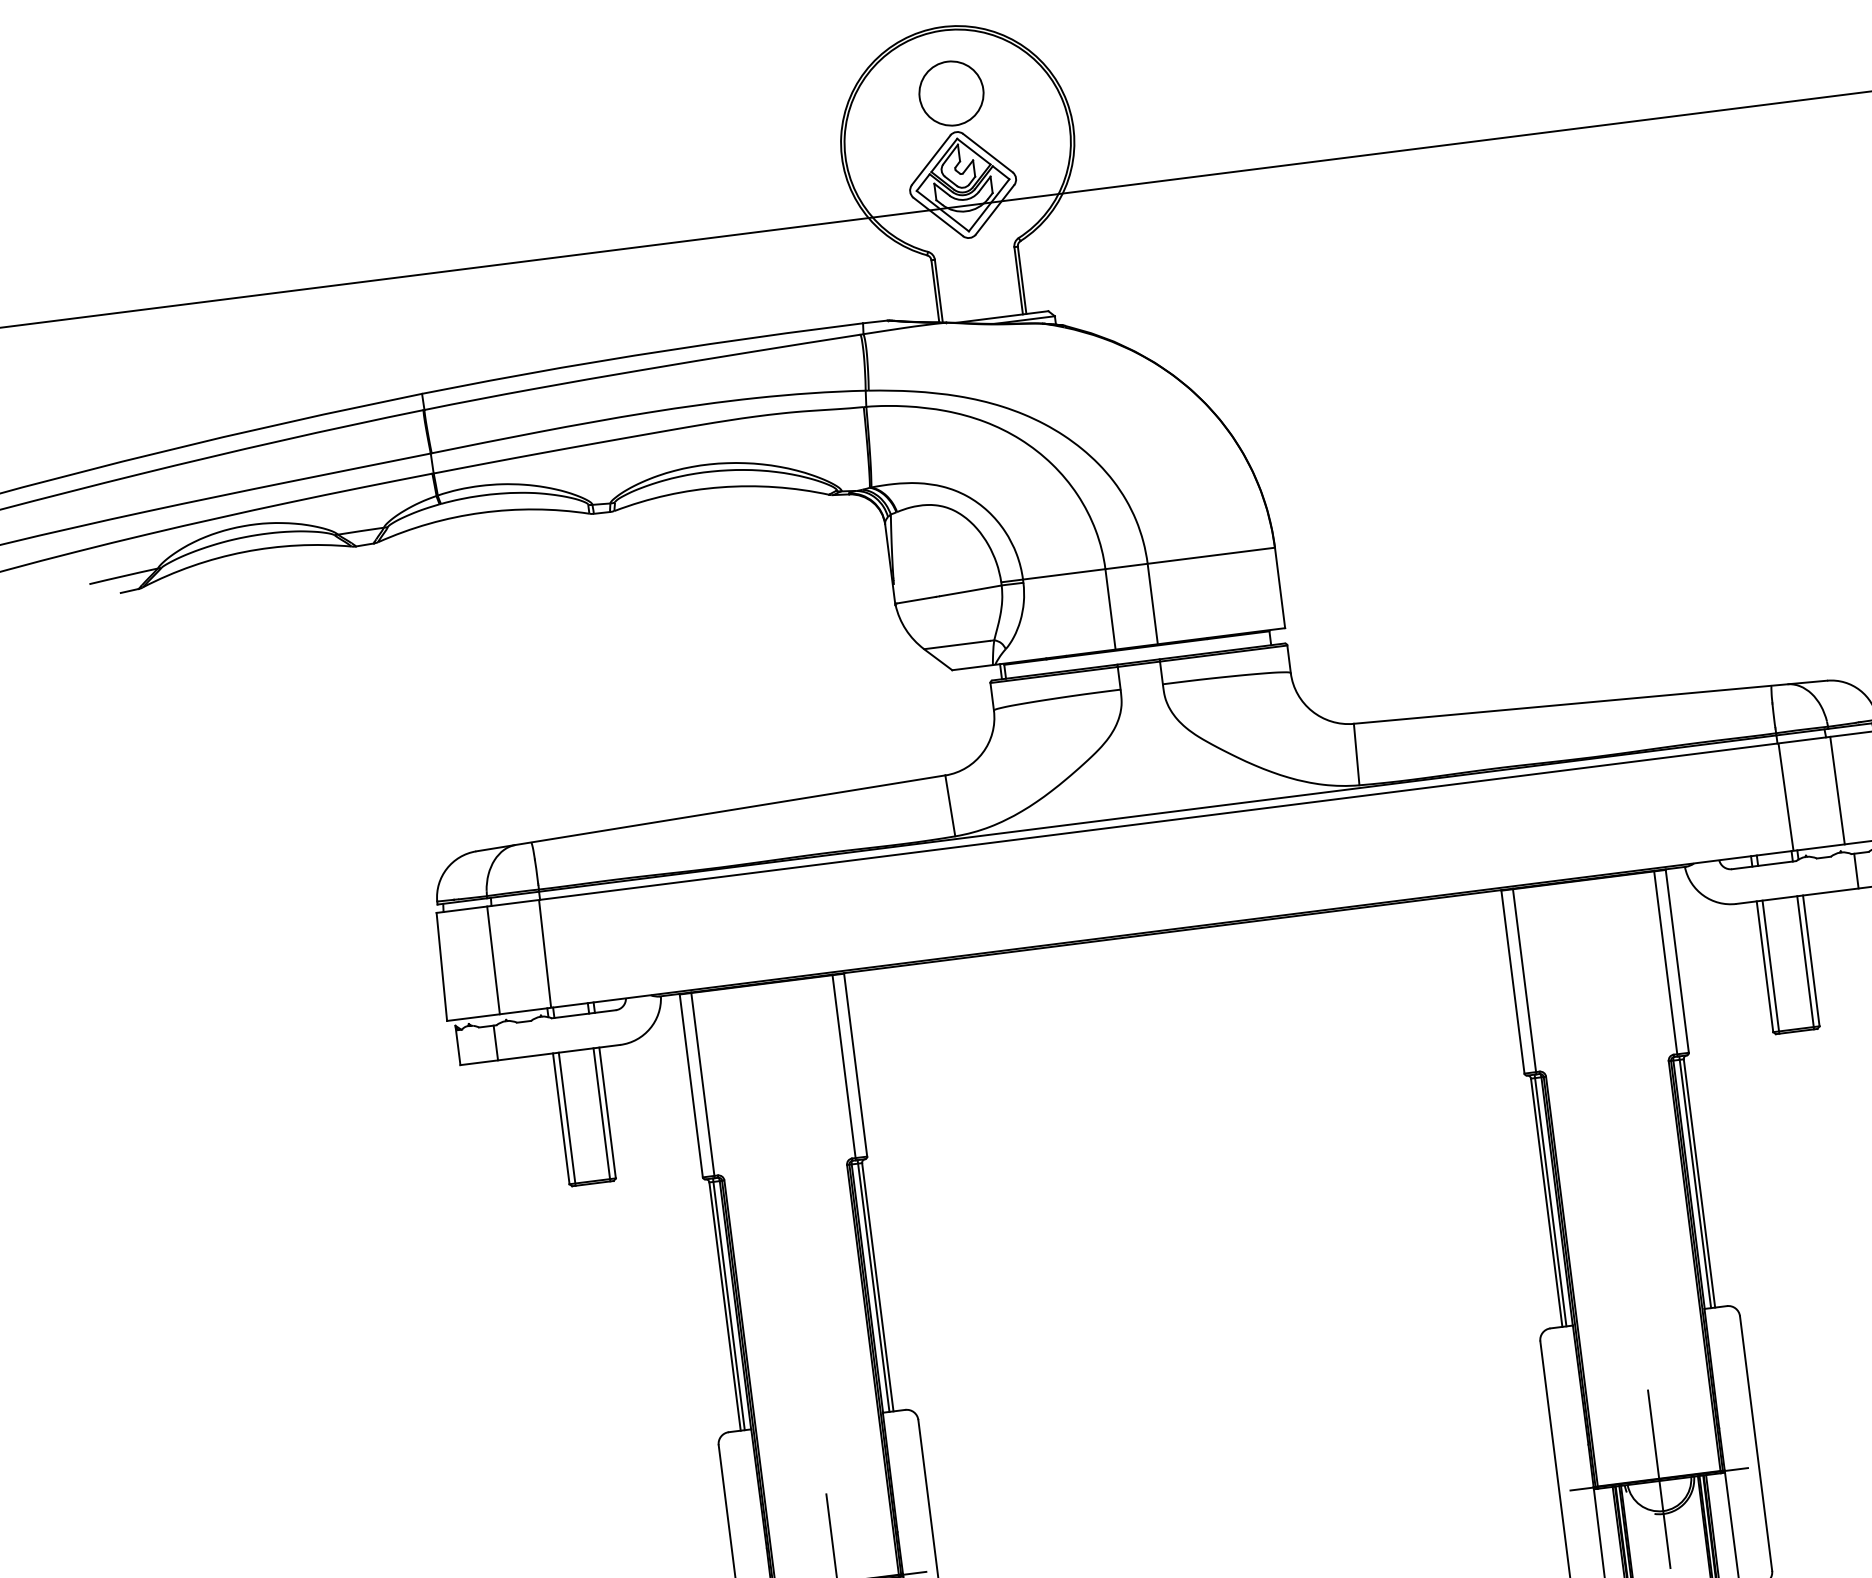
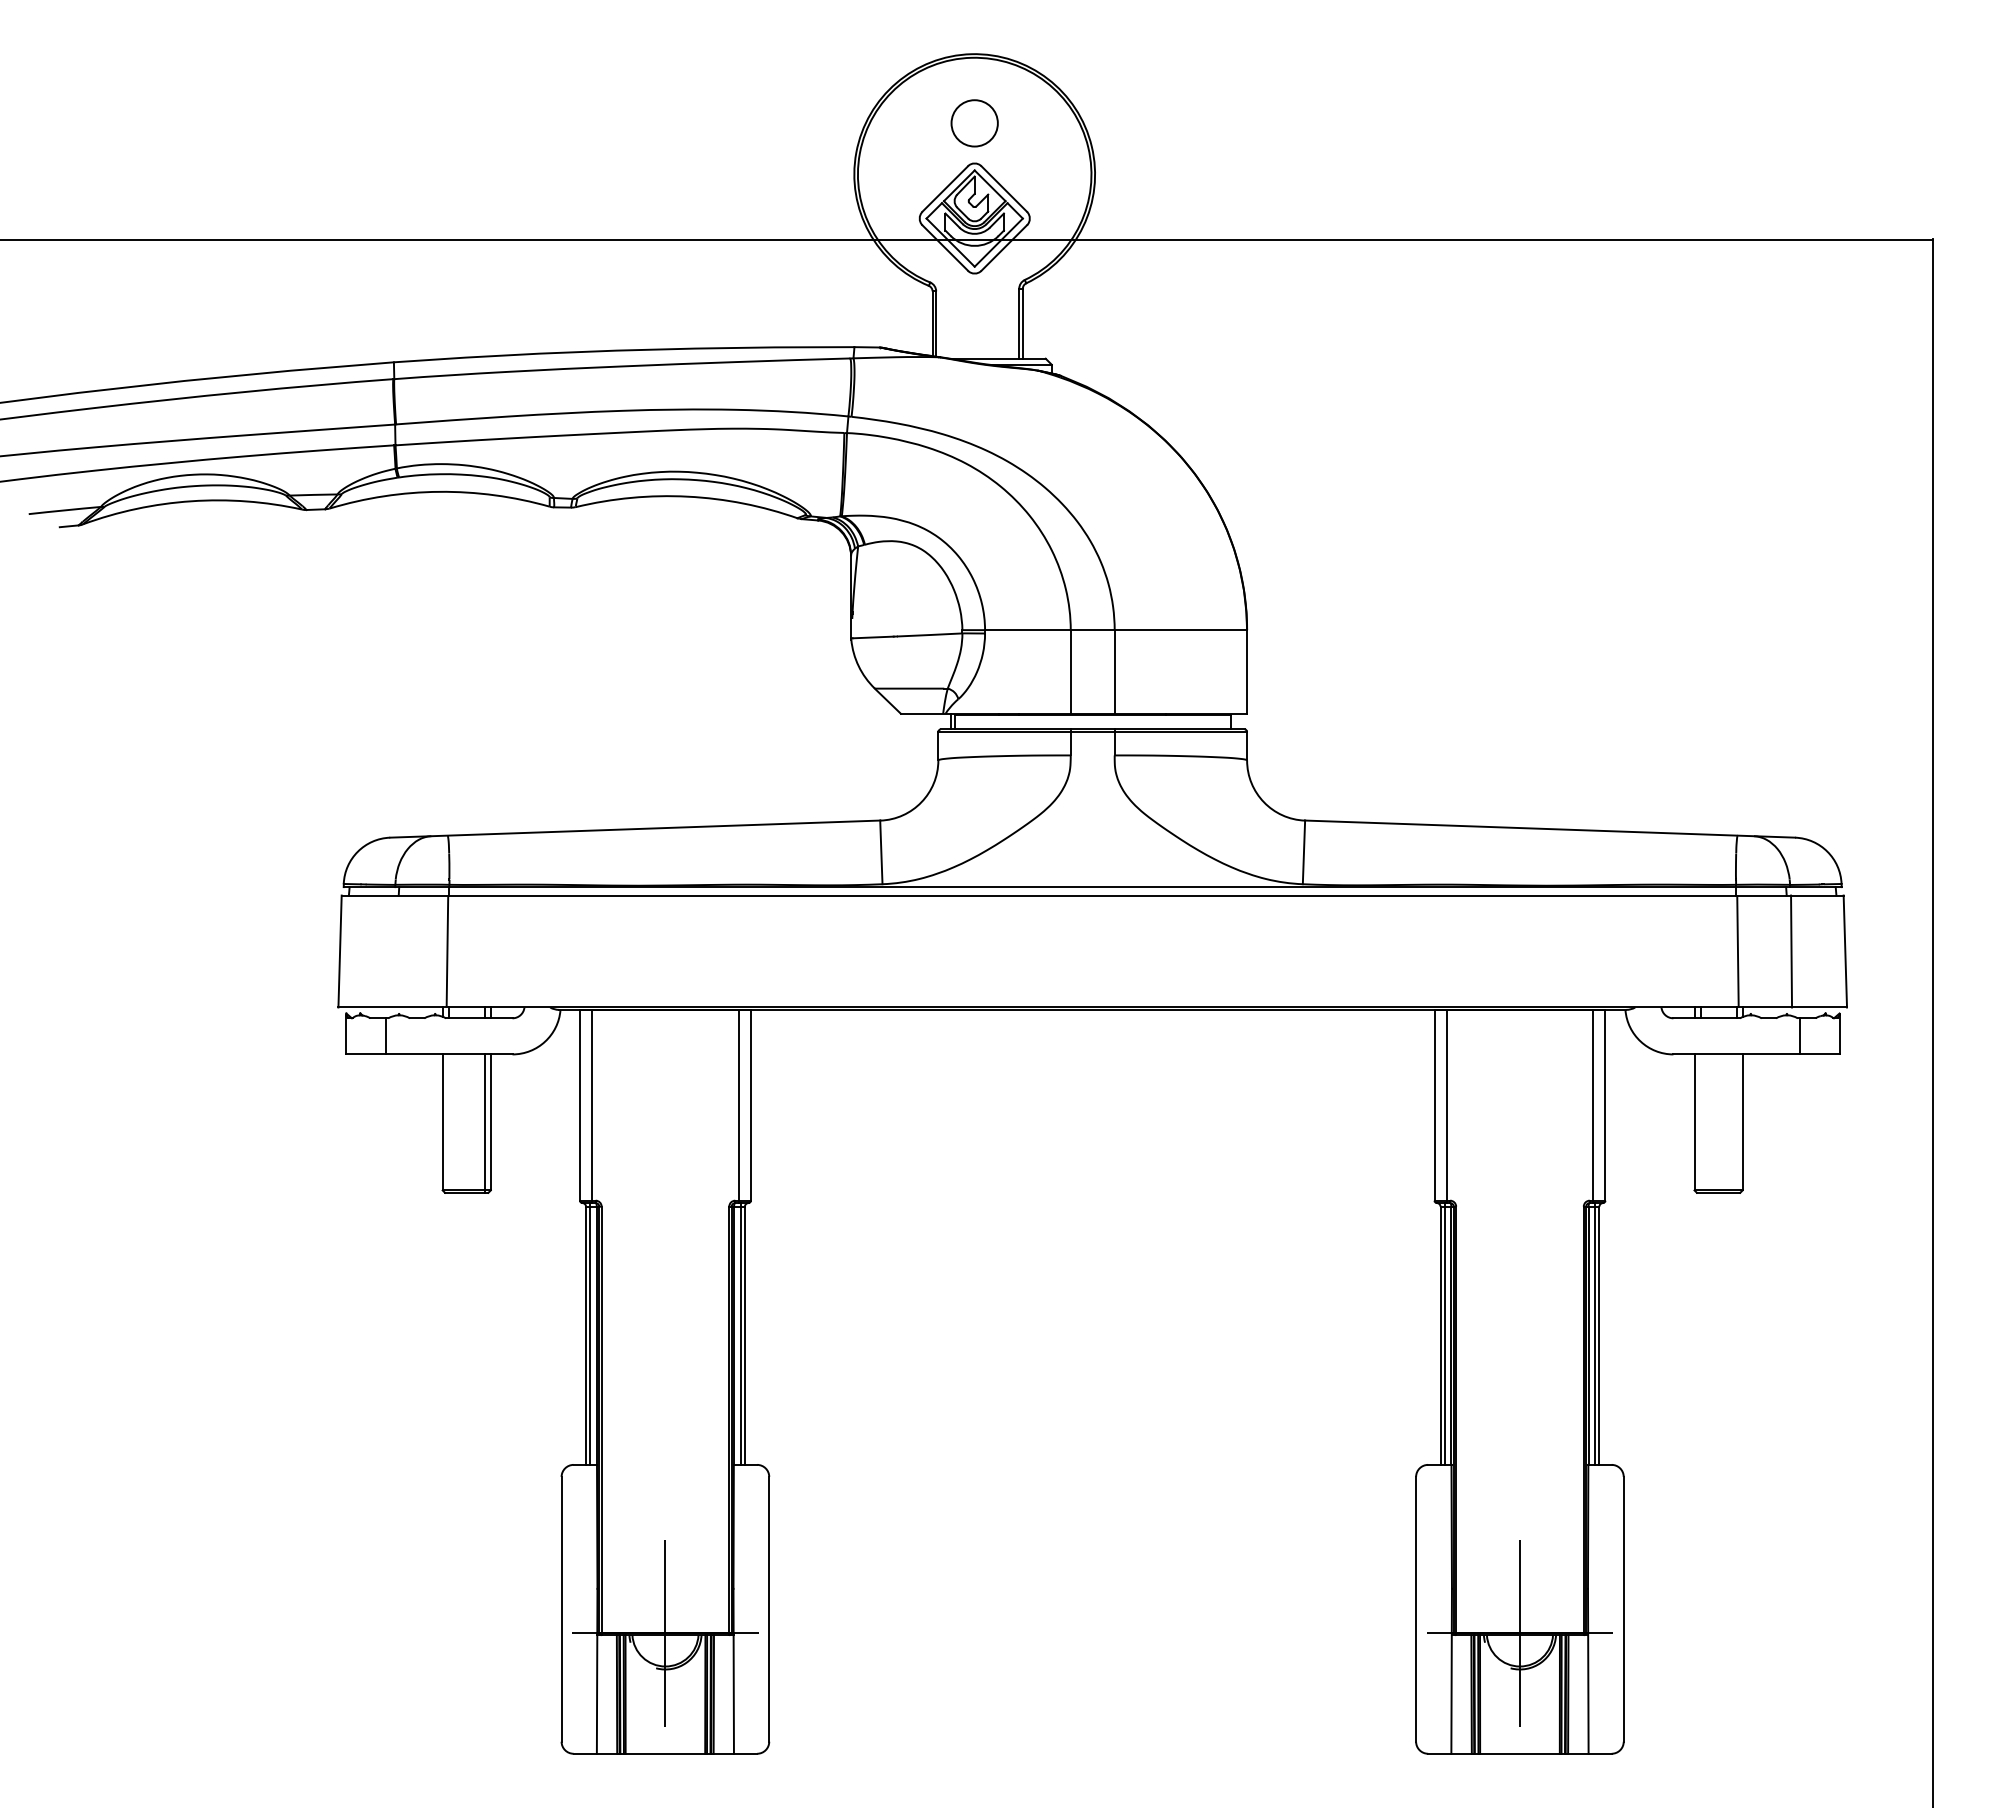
circle: (951, 93) -> (974, 123), size x0.7
line: (493, 960) -> (393, 951), removed
line: (1805, 962) -> (1736, 1123), removed
line: (1770, 967) -> (1700, 1123), removed
line: (567, 1119) -> (448, 1123), removed

